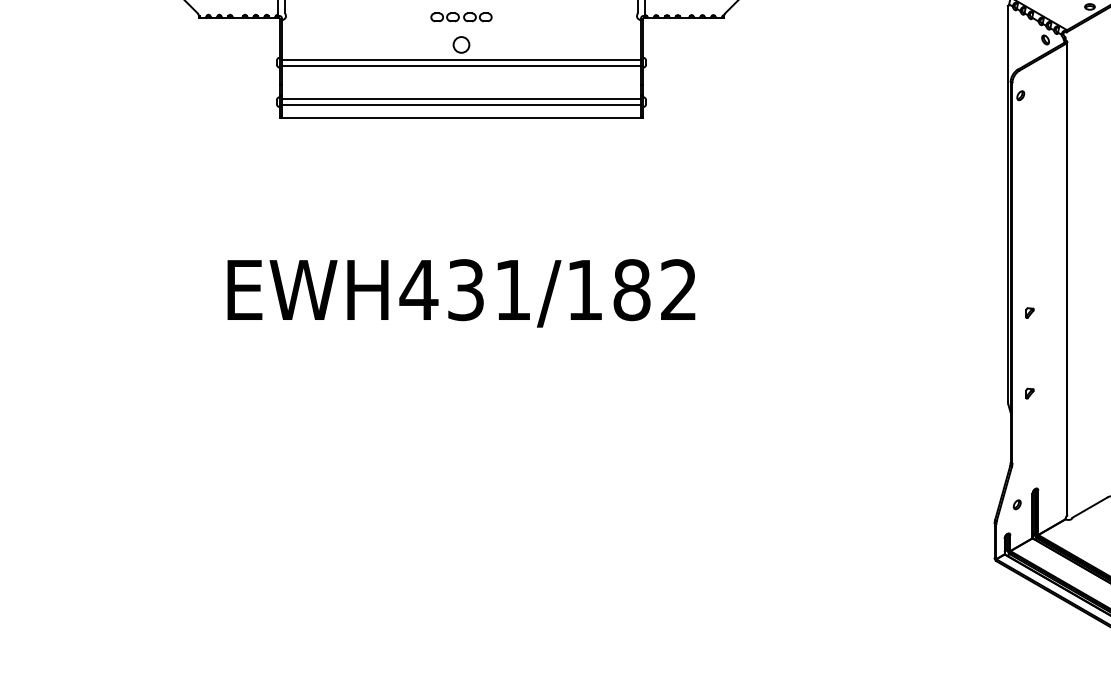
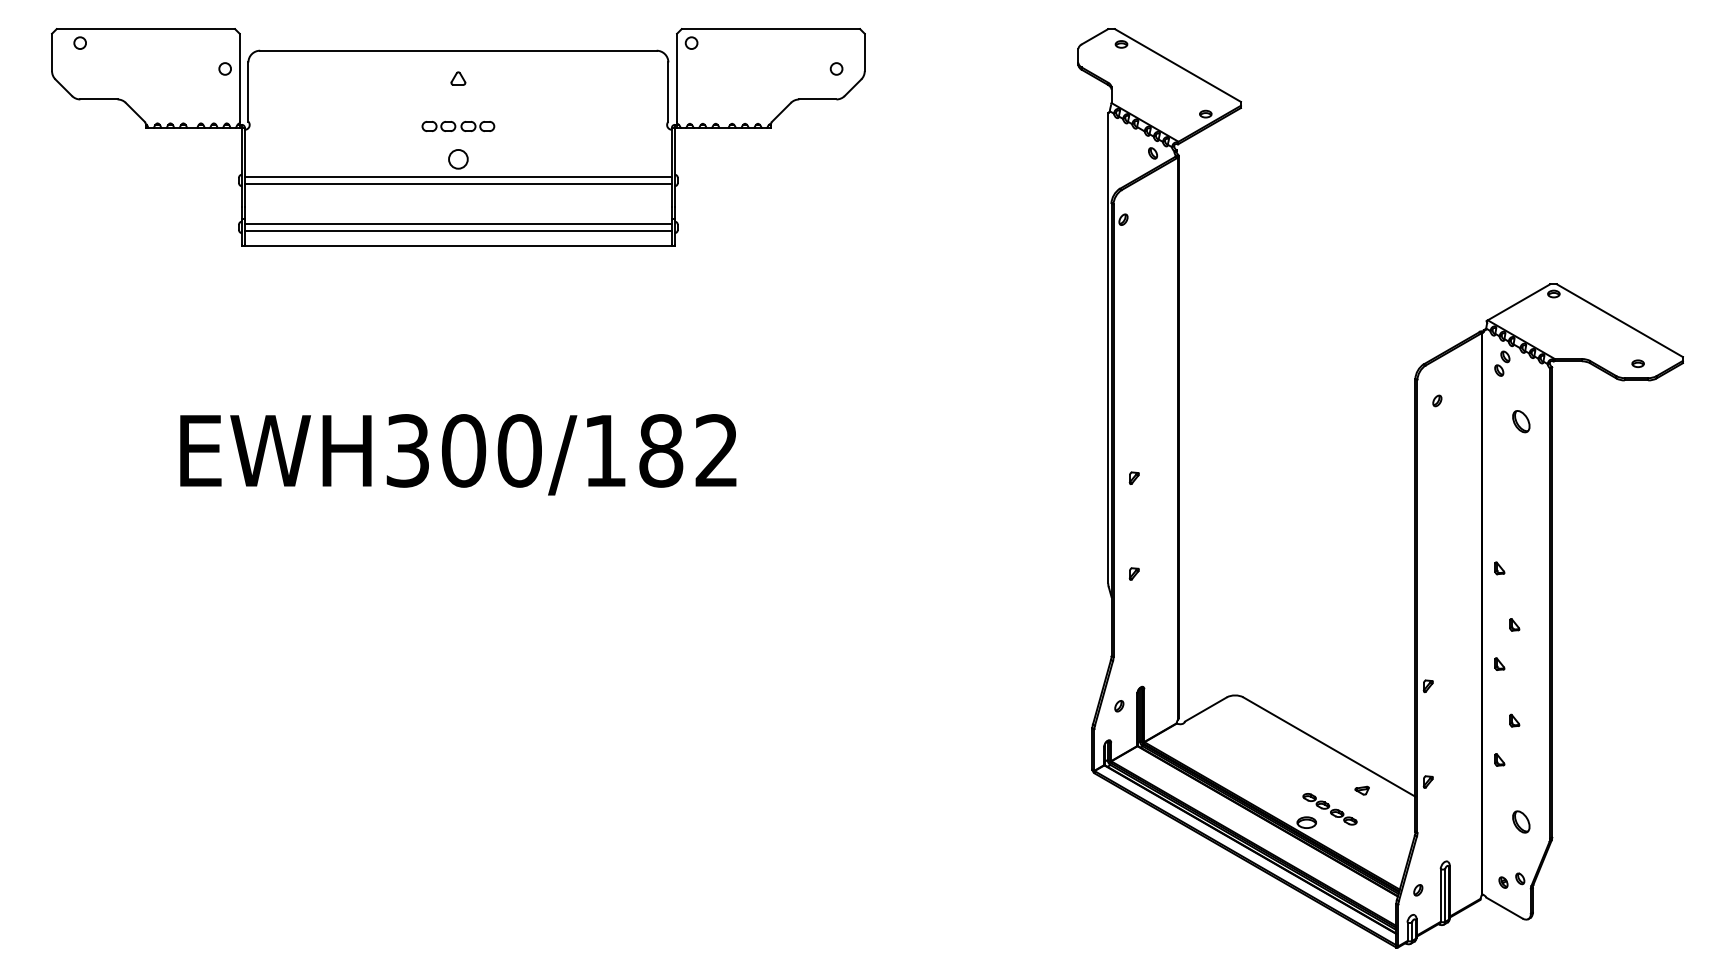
text: (464, 289) -> (462, 450), EWH431/182 -> EWH300/182

